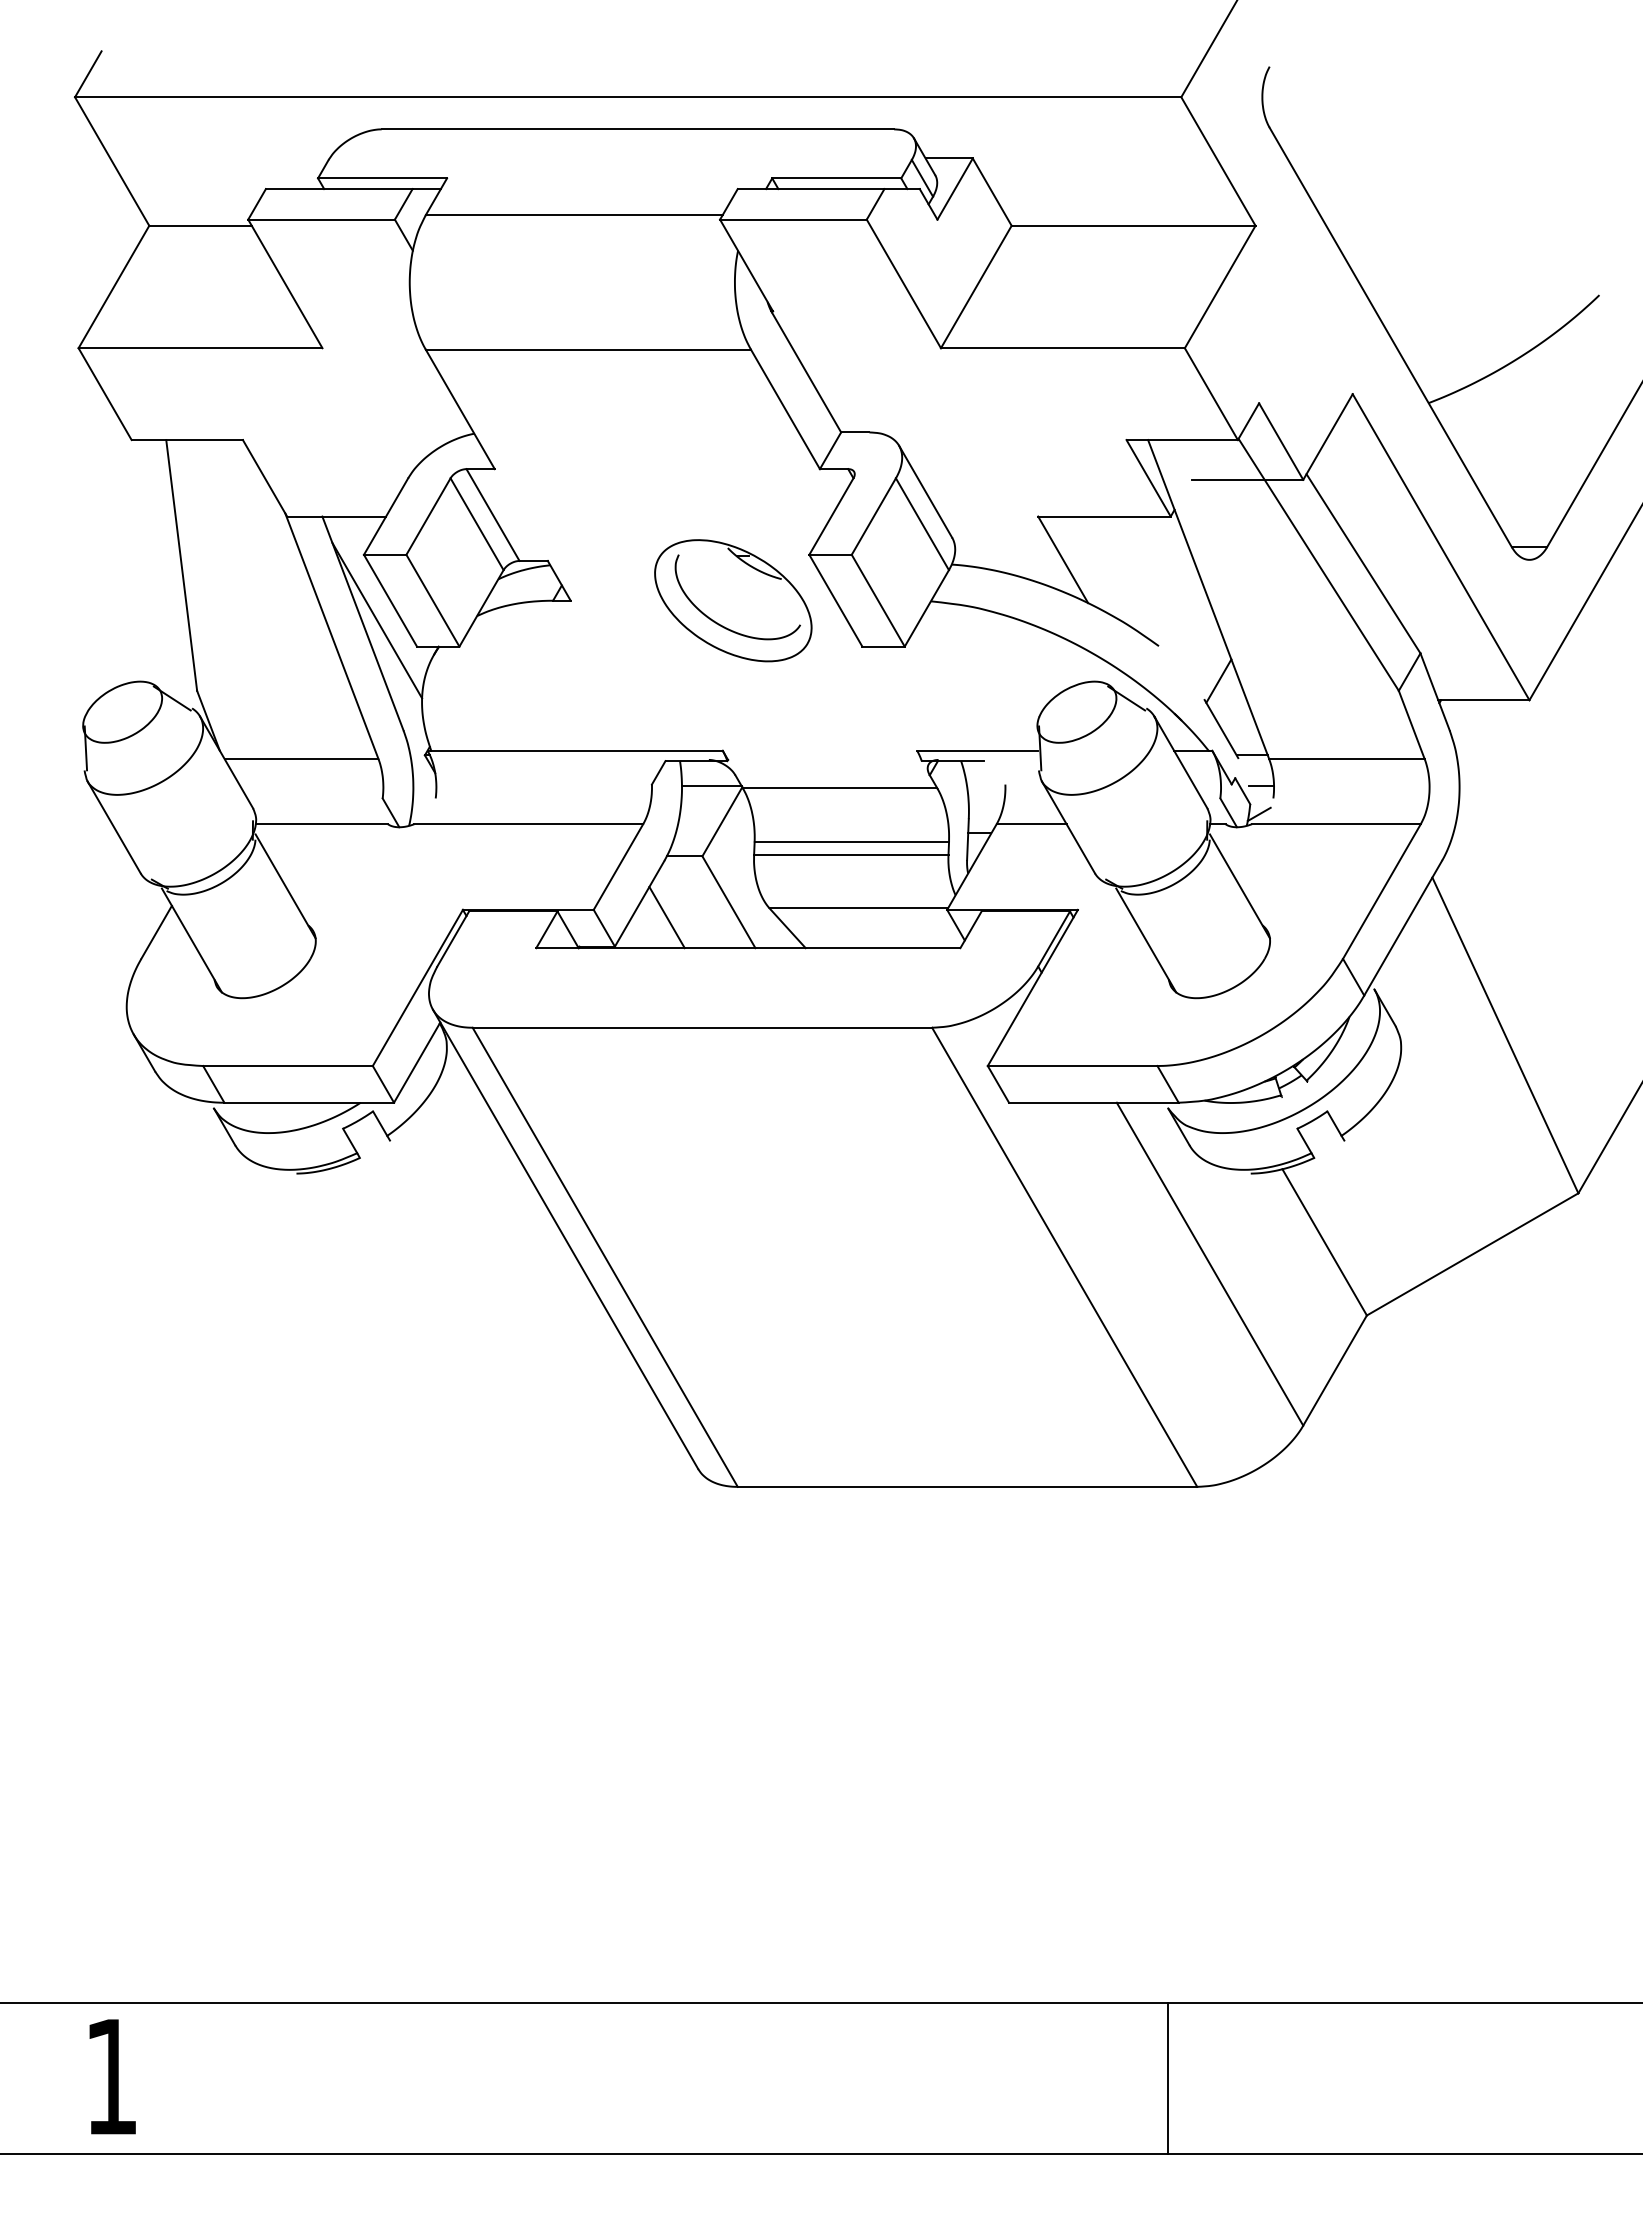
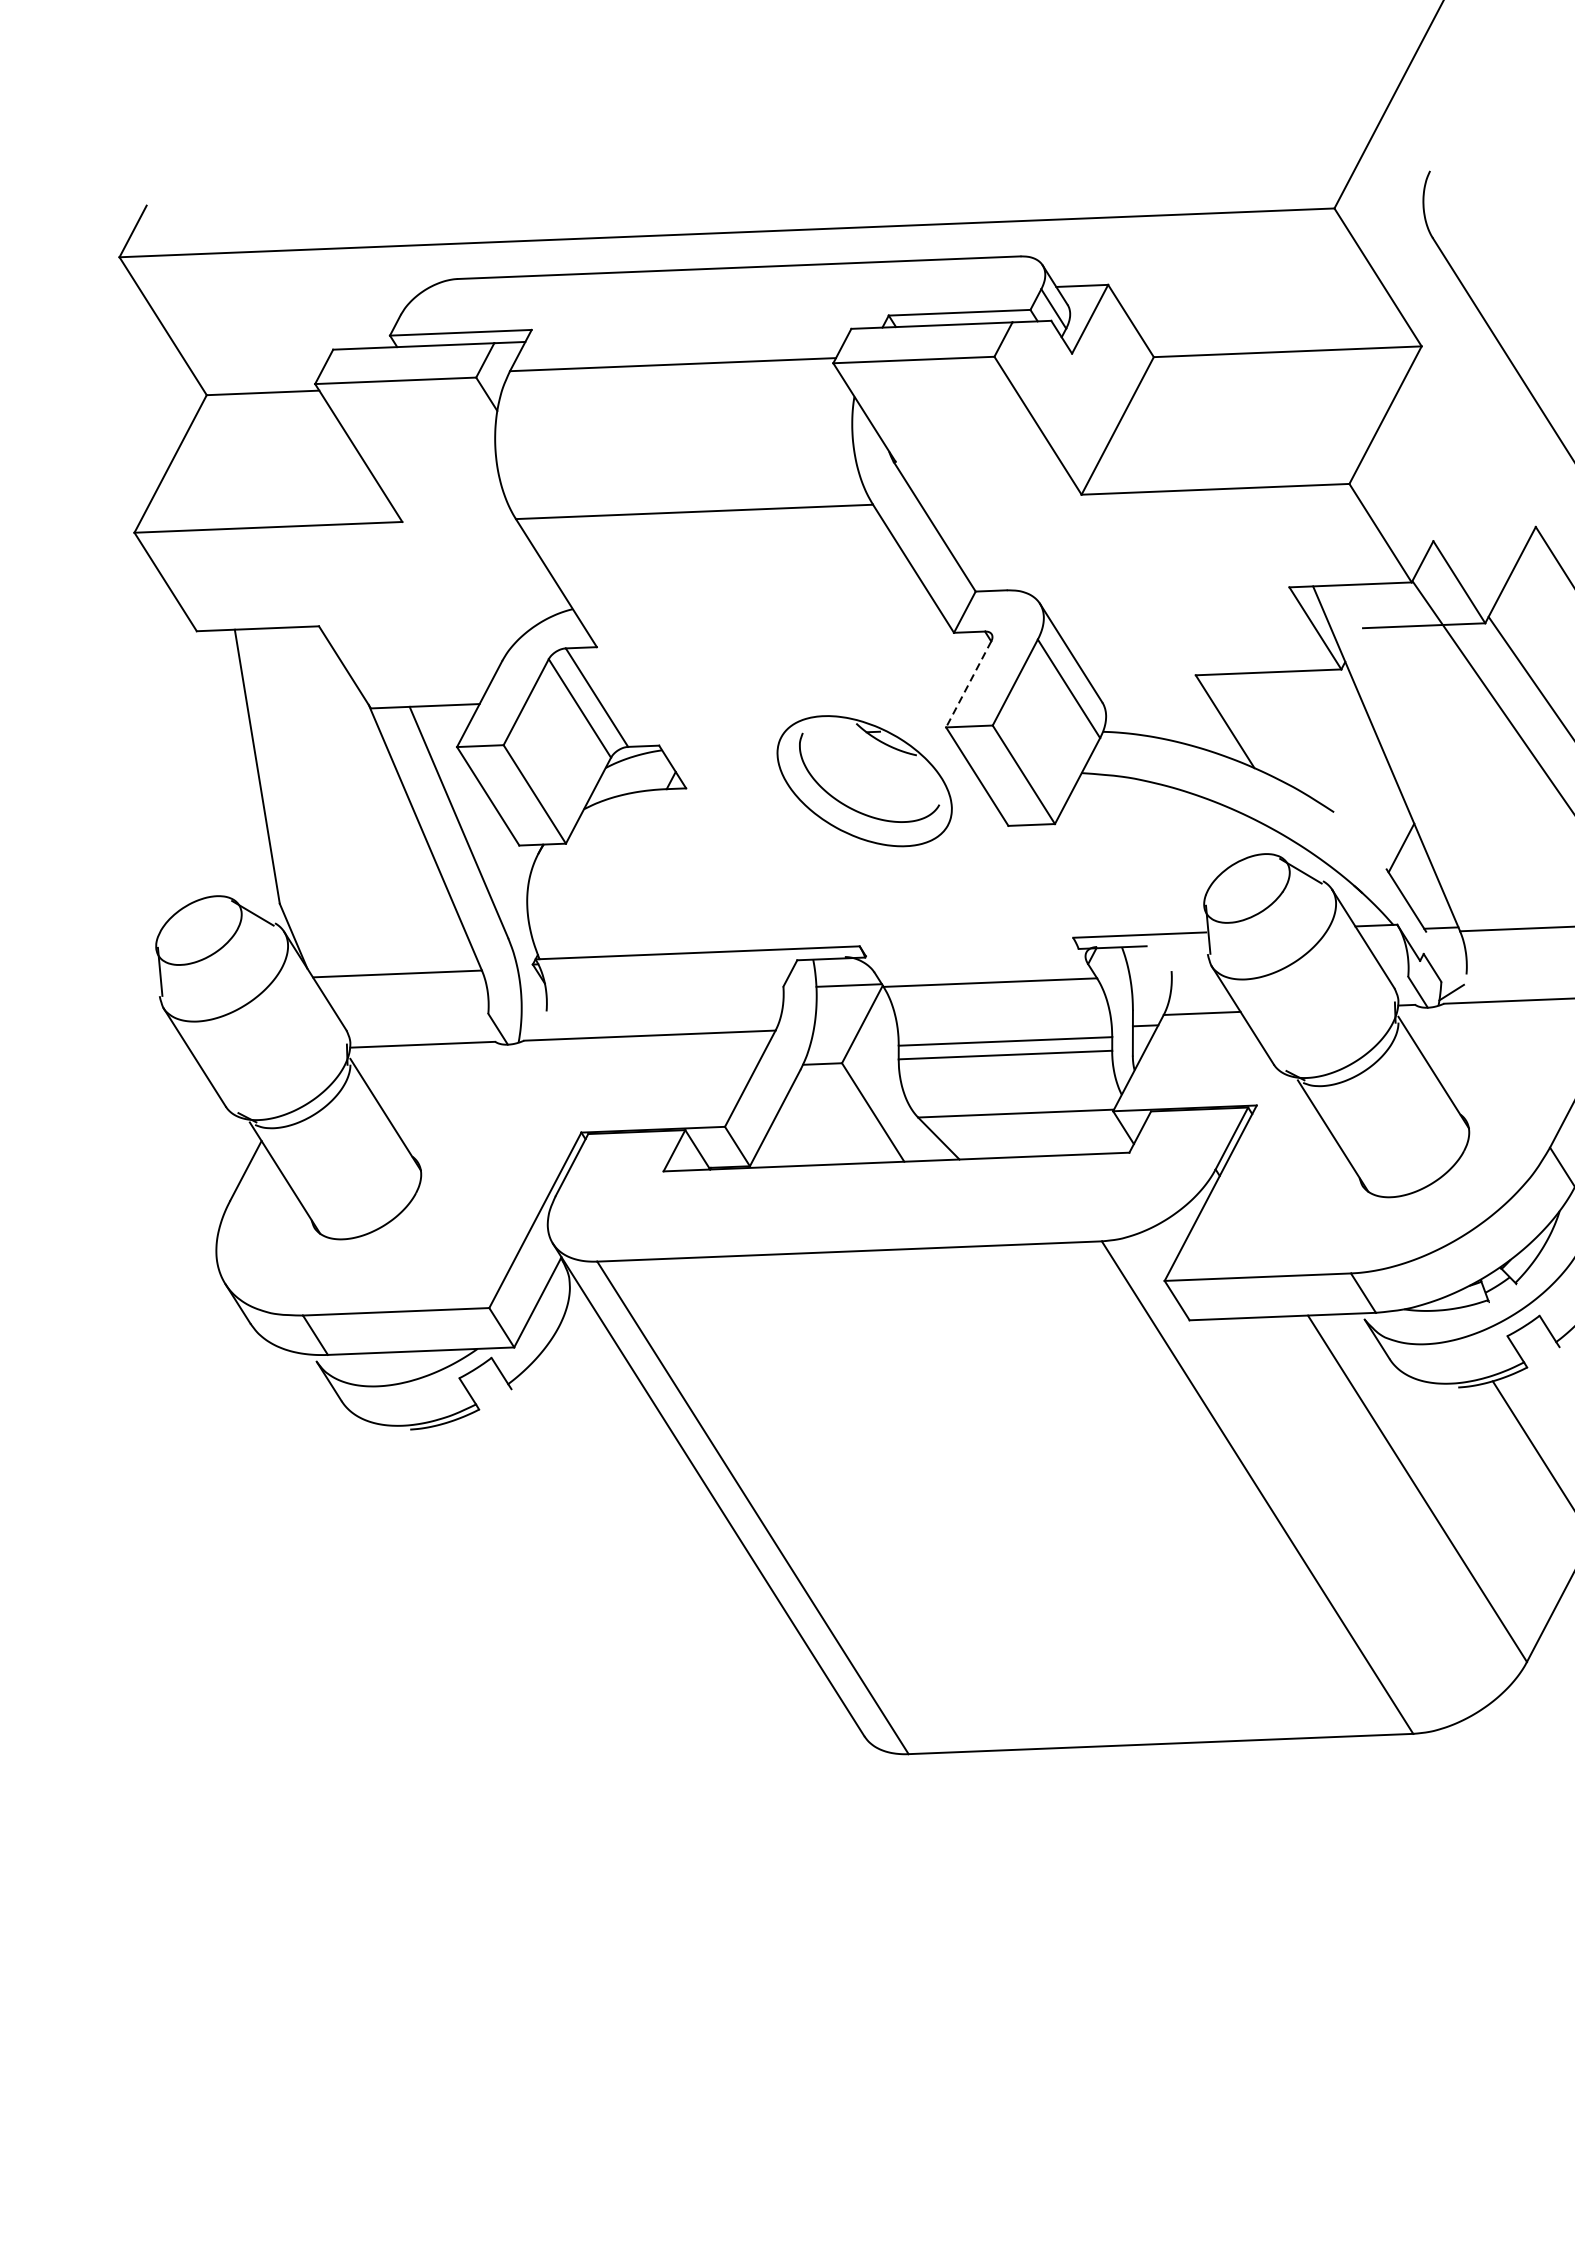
line: (831, 517) -> (968, 685), solid -> dashed
line: (377, 620) -> (474, 818), removed
line: (1261, 785) -> (1452, 960), removed
line: (666, 917) -> (805, 1131), removed

